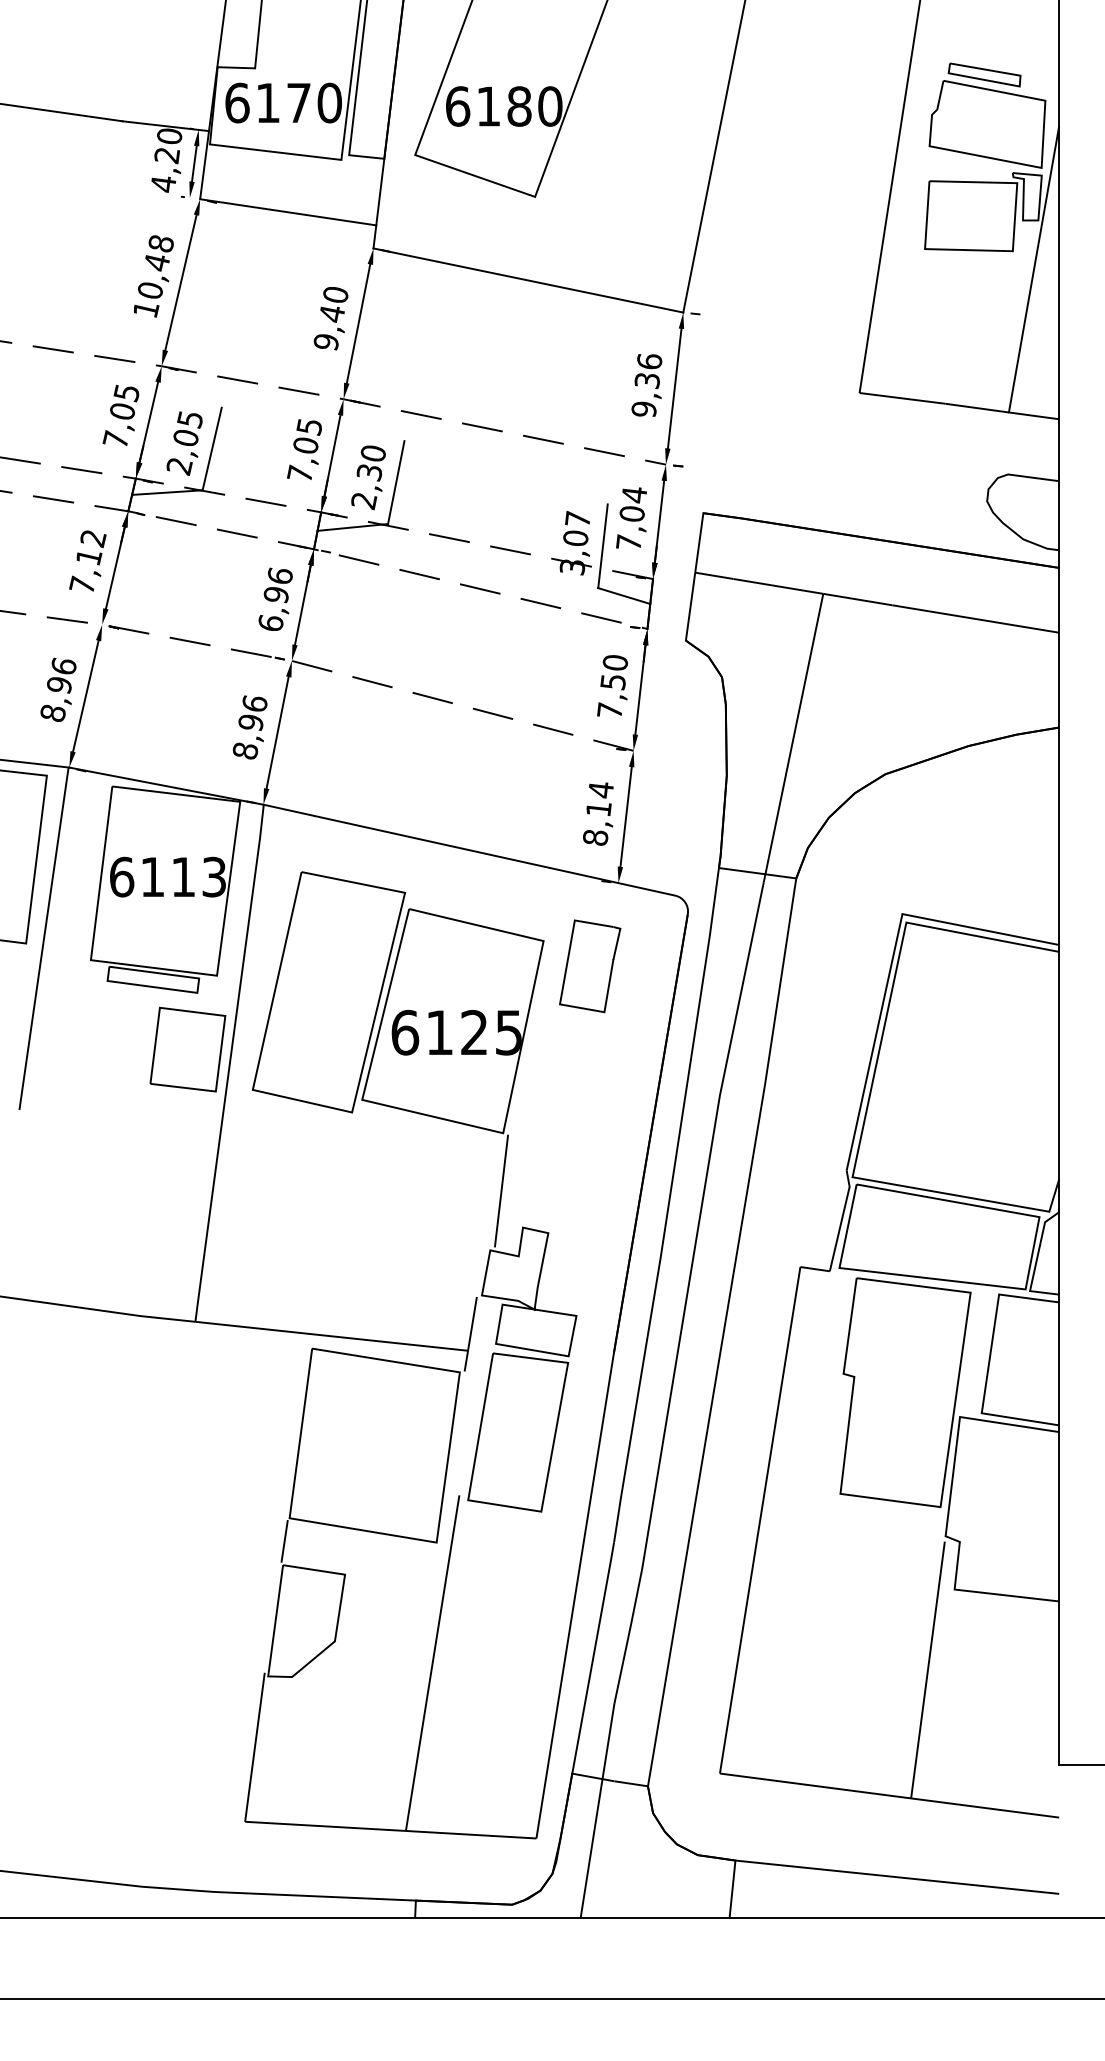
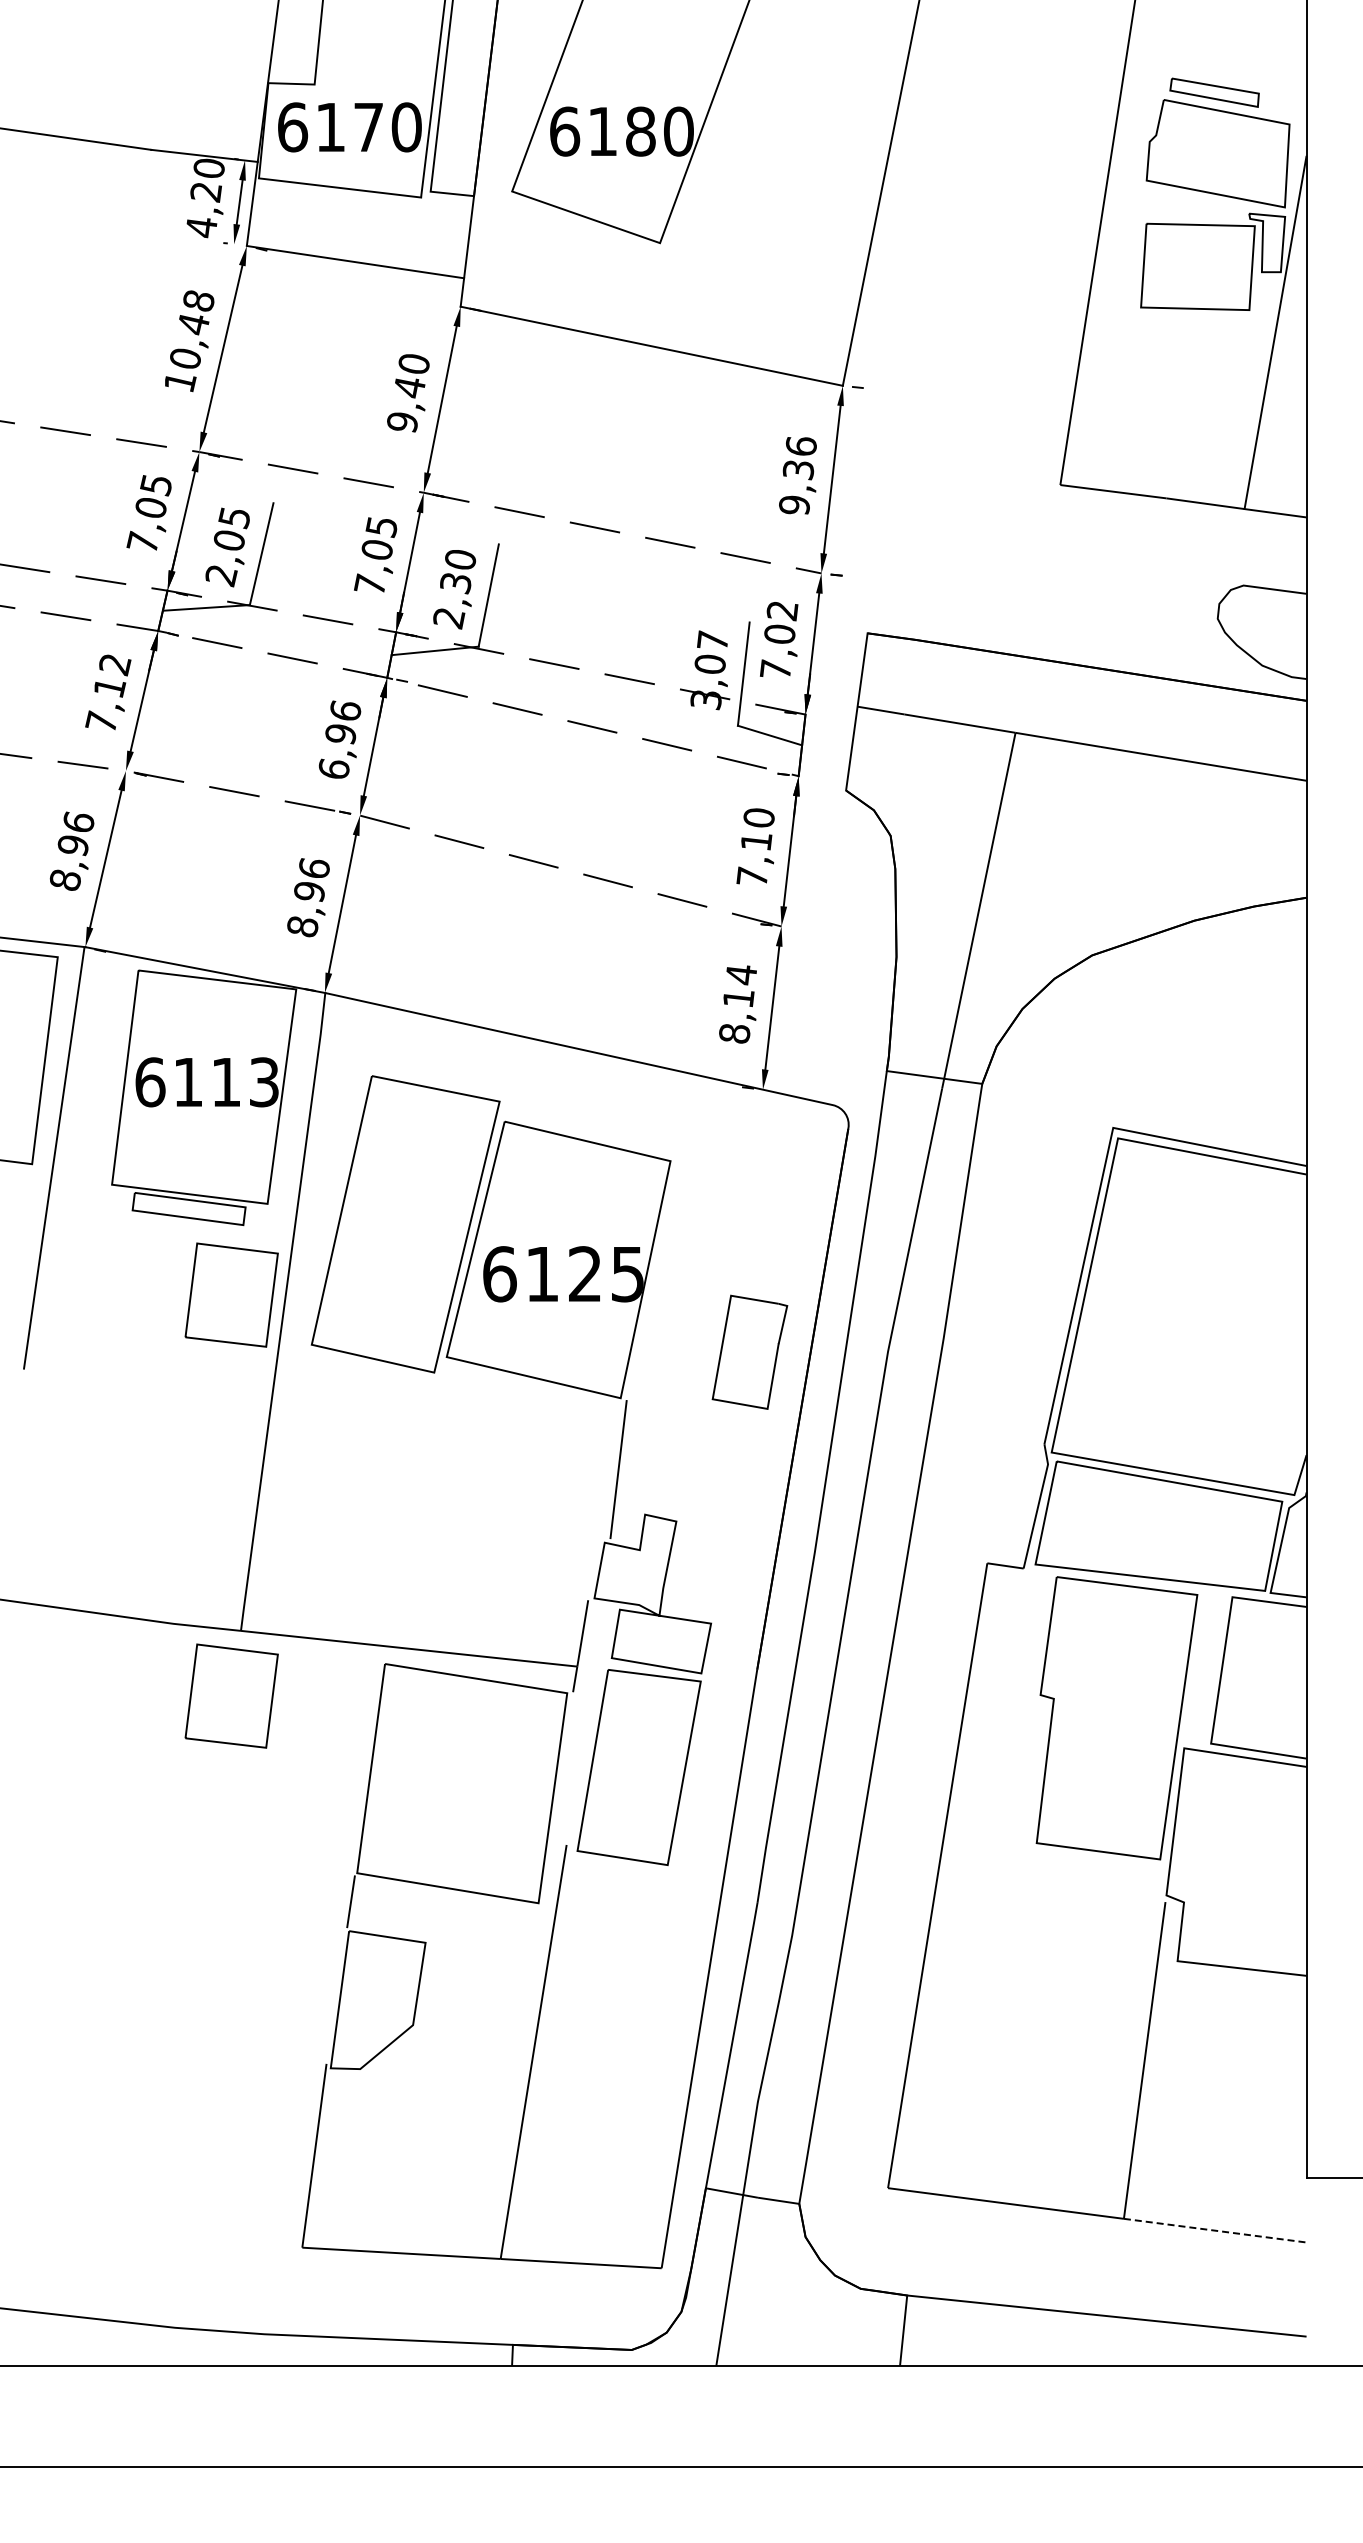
text: (634, 495) -> (782, 611), 7,04 -> 7,02
text: (613, 682) -> (756, 842), 7,50 -> 7,10
part: (589, 965) -> (749, 1351), moved
part: (187, 1374) -> (231, 1695), added
line: (985, 1807) -> (1215, 2230), solid -> dashed

